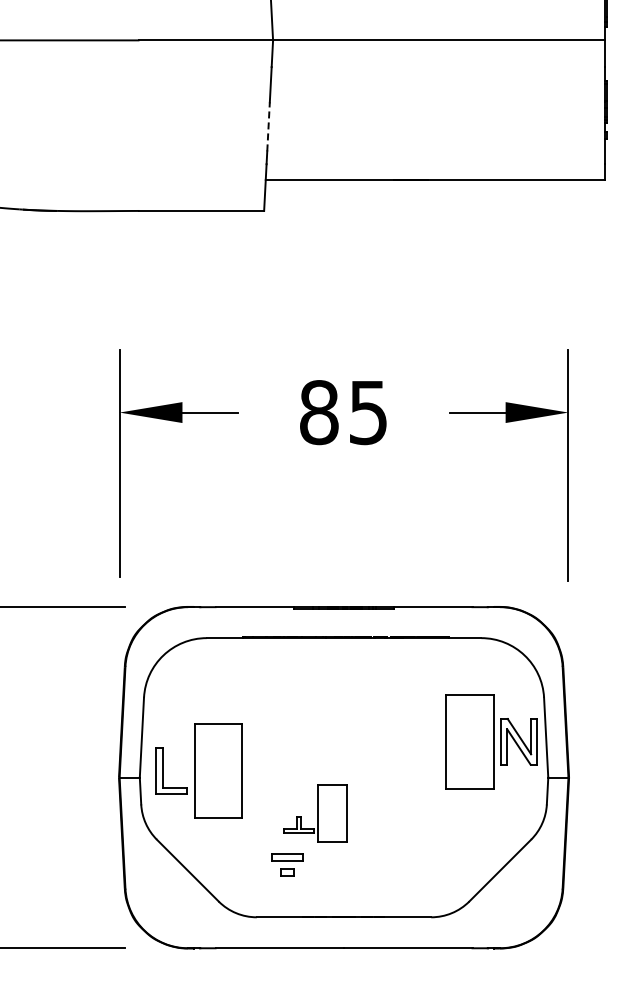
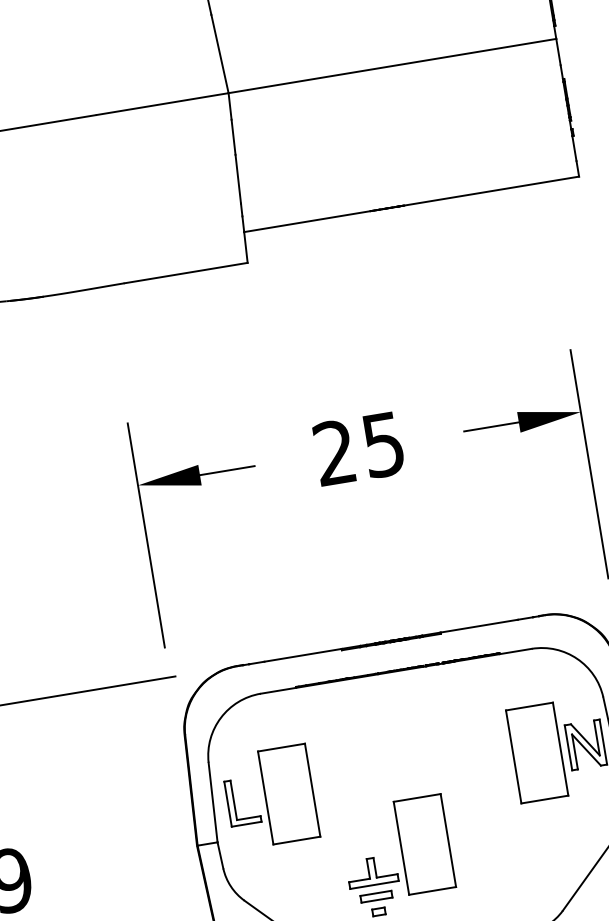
line: (268, 126) -> (238, 178), dashed -> solid
text: (319, 412) -> (335, 452), 85 -> 25
part: (198, 770) -> (269, 797), moved
part: (315, 813) -> (396, 848), size x1.67

